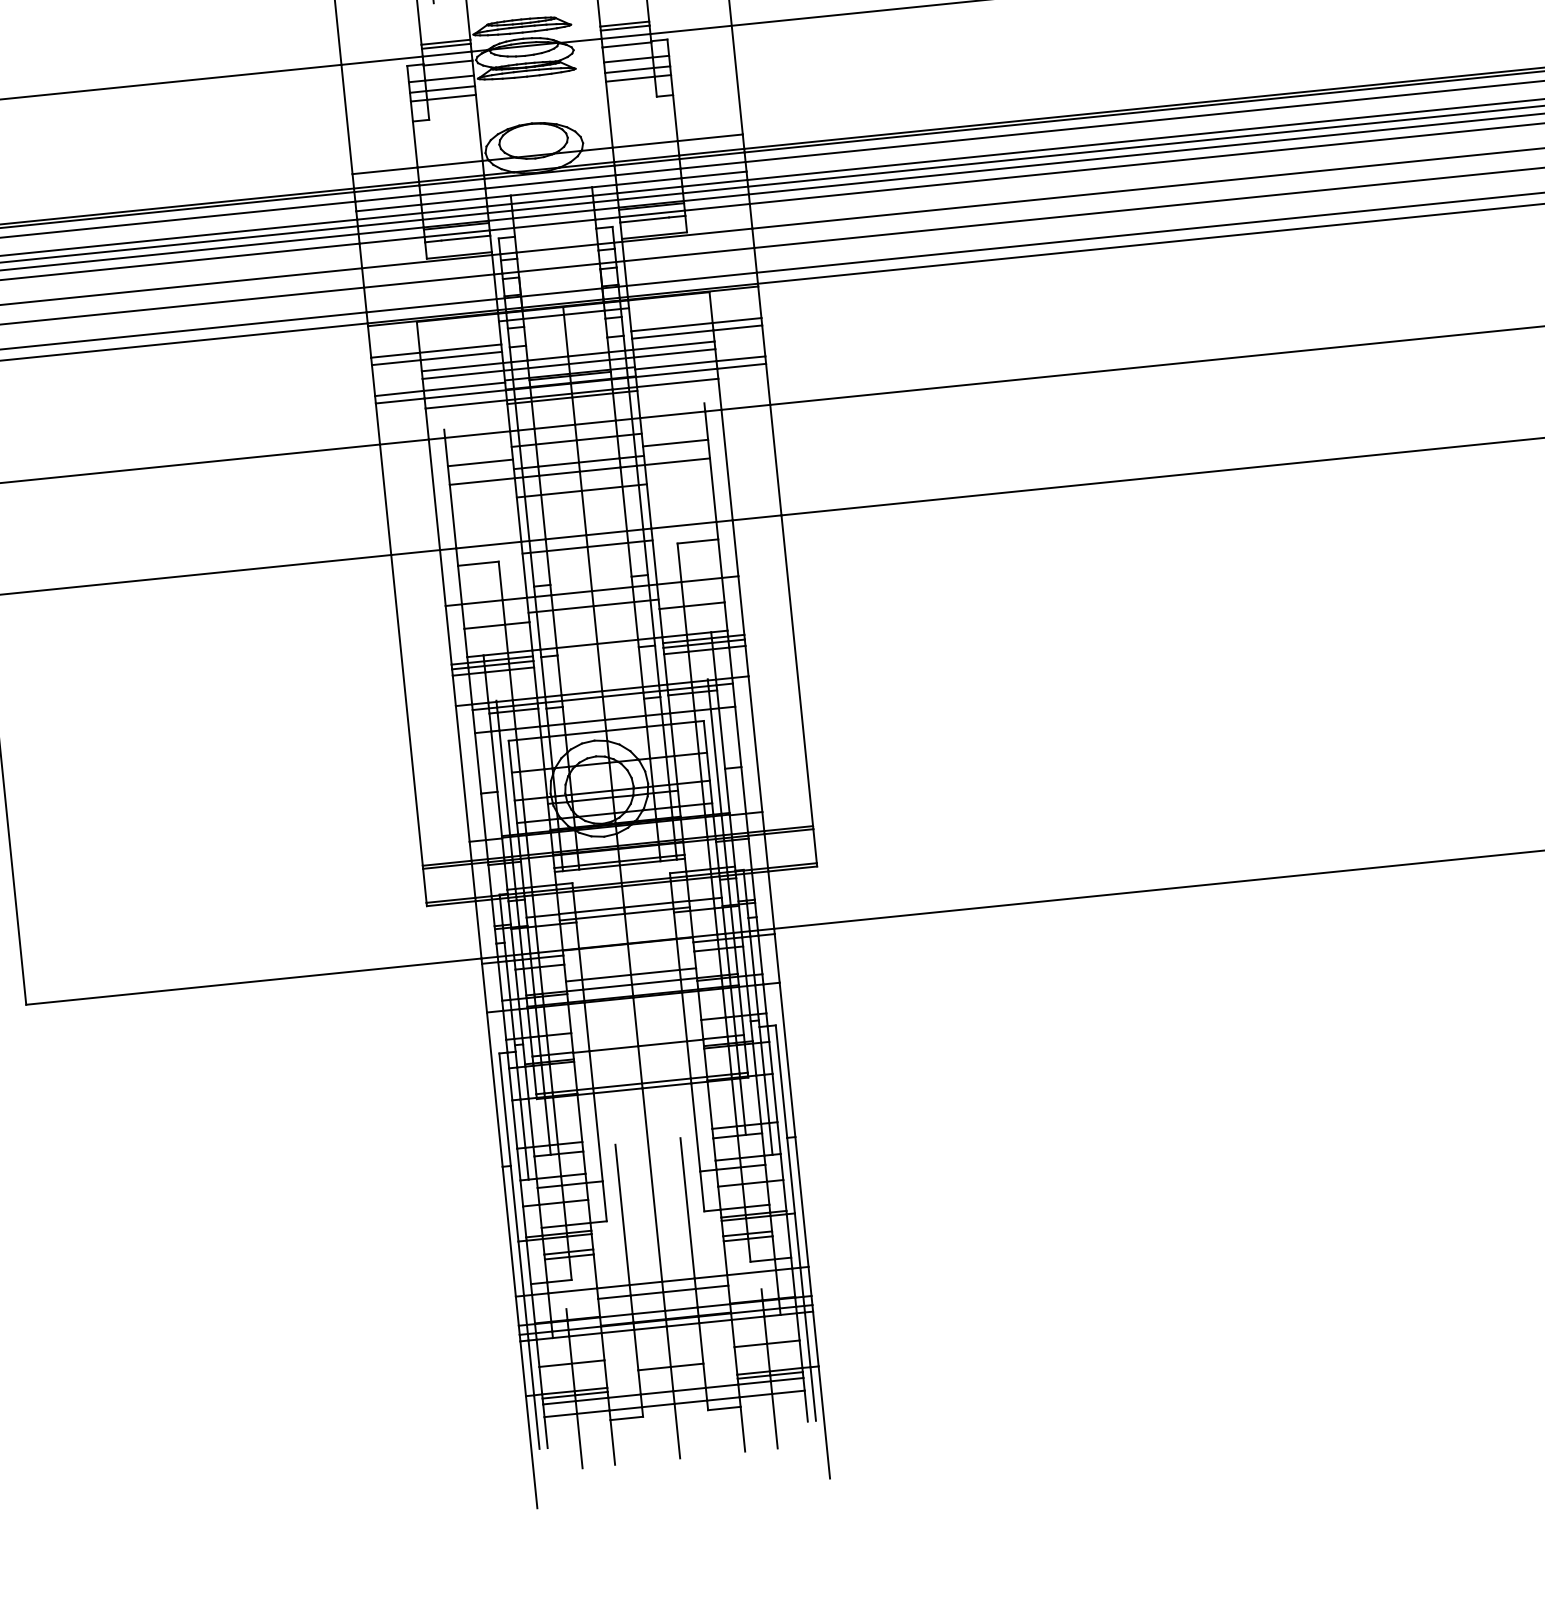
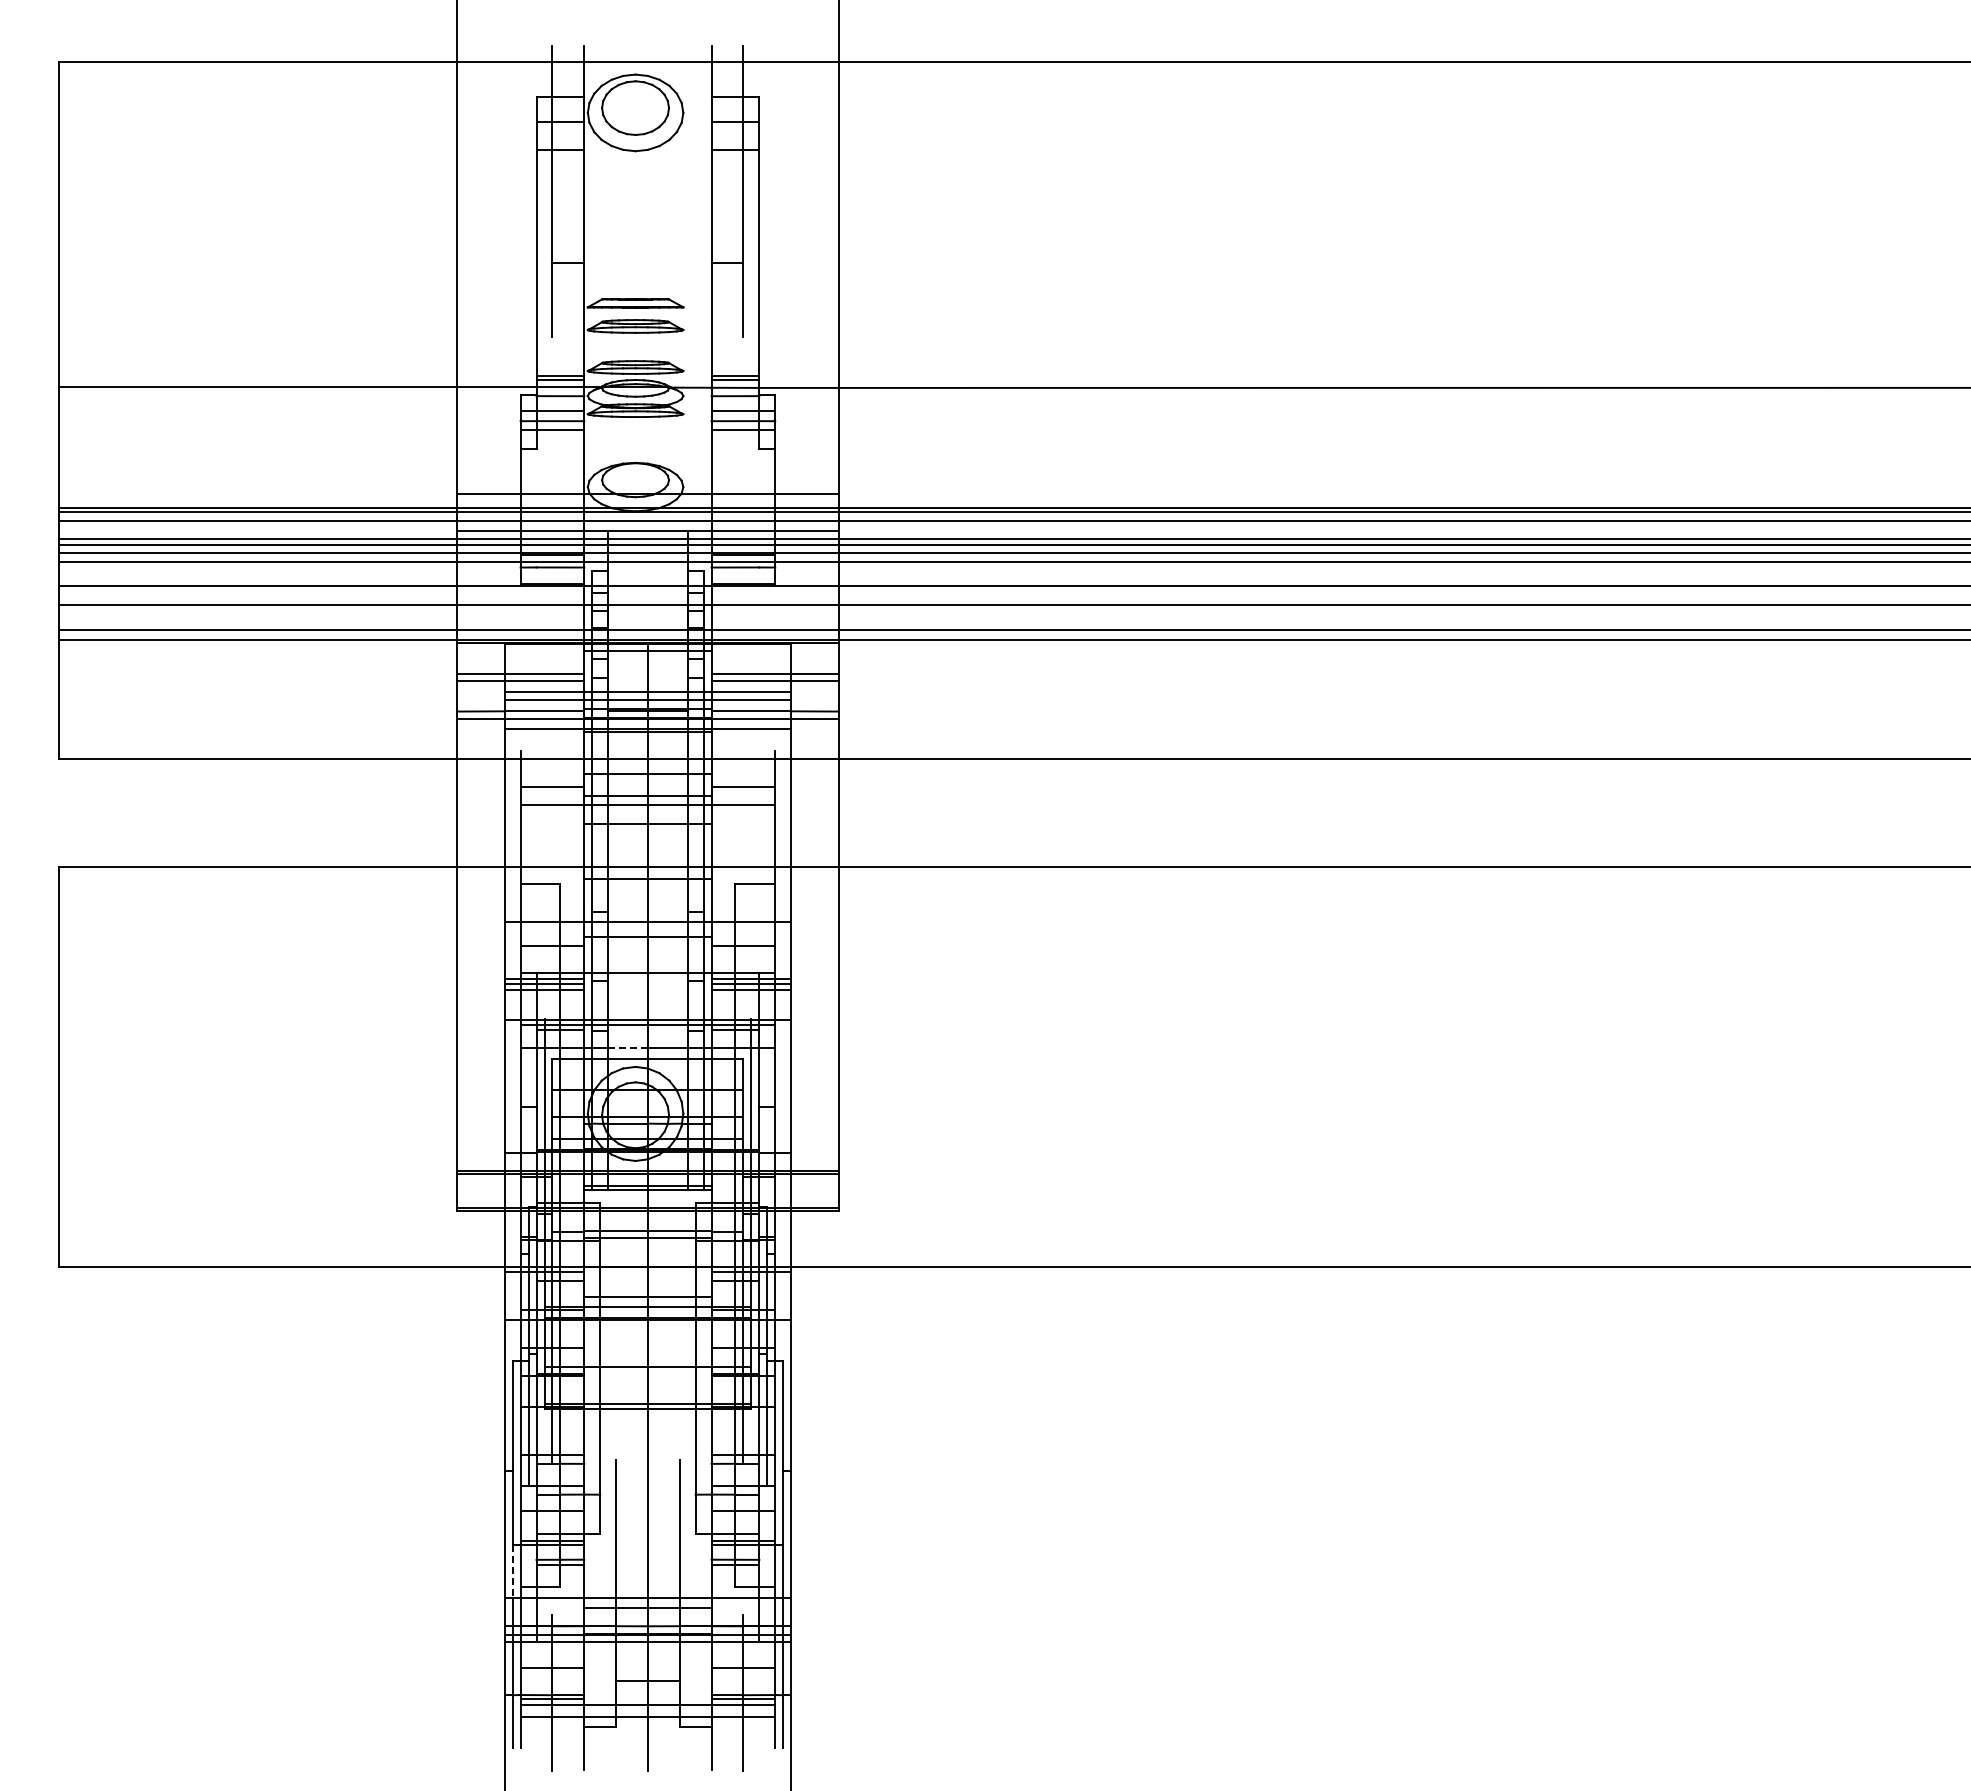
line: (585, 721) -> (628, 1047), solid -> dashed
line: (521, 1268) -> (512, 1571), solid -> dashed

